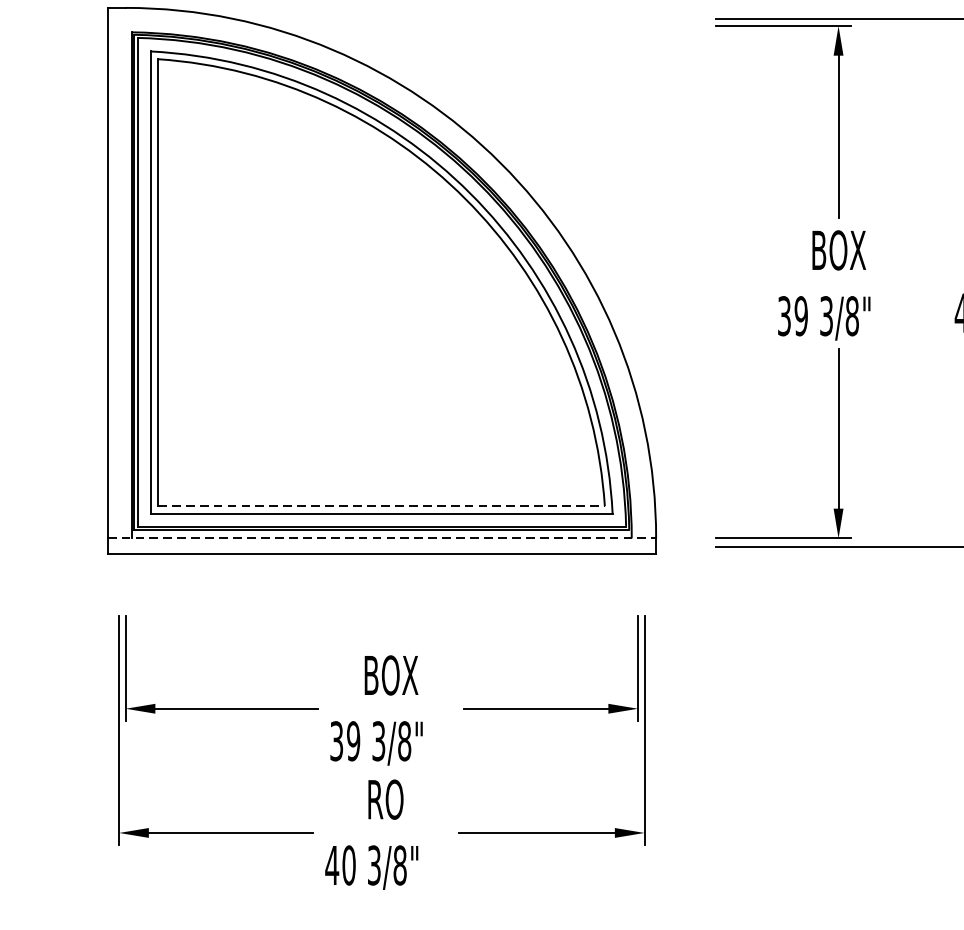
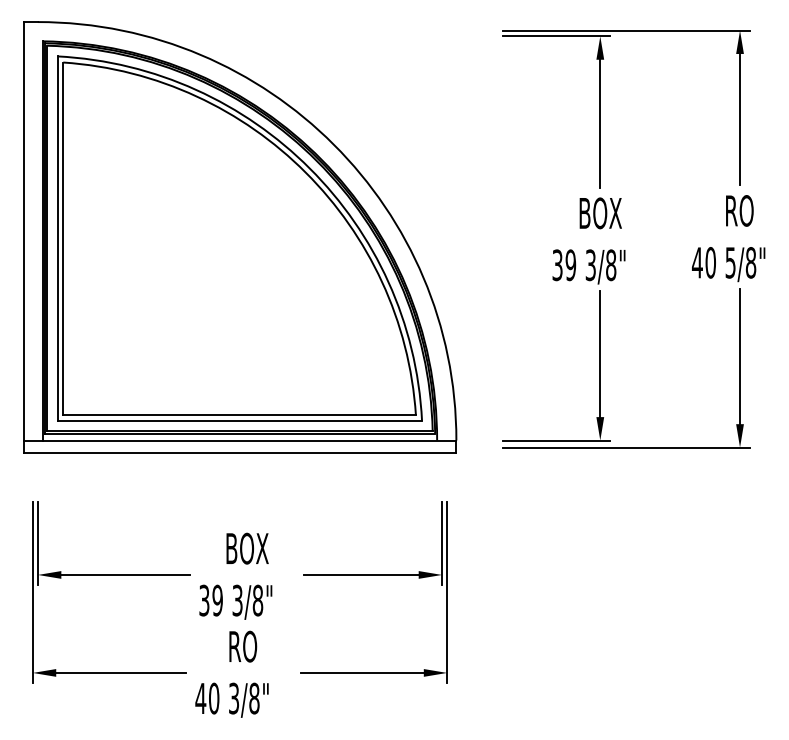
line: (382, 506) -> (240, 415), dashed -> solid
line: (382, 538) -> (240, 440), dashed -> solid

